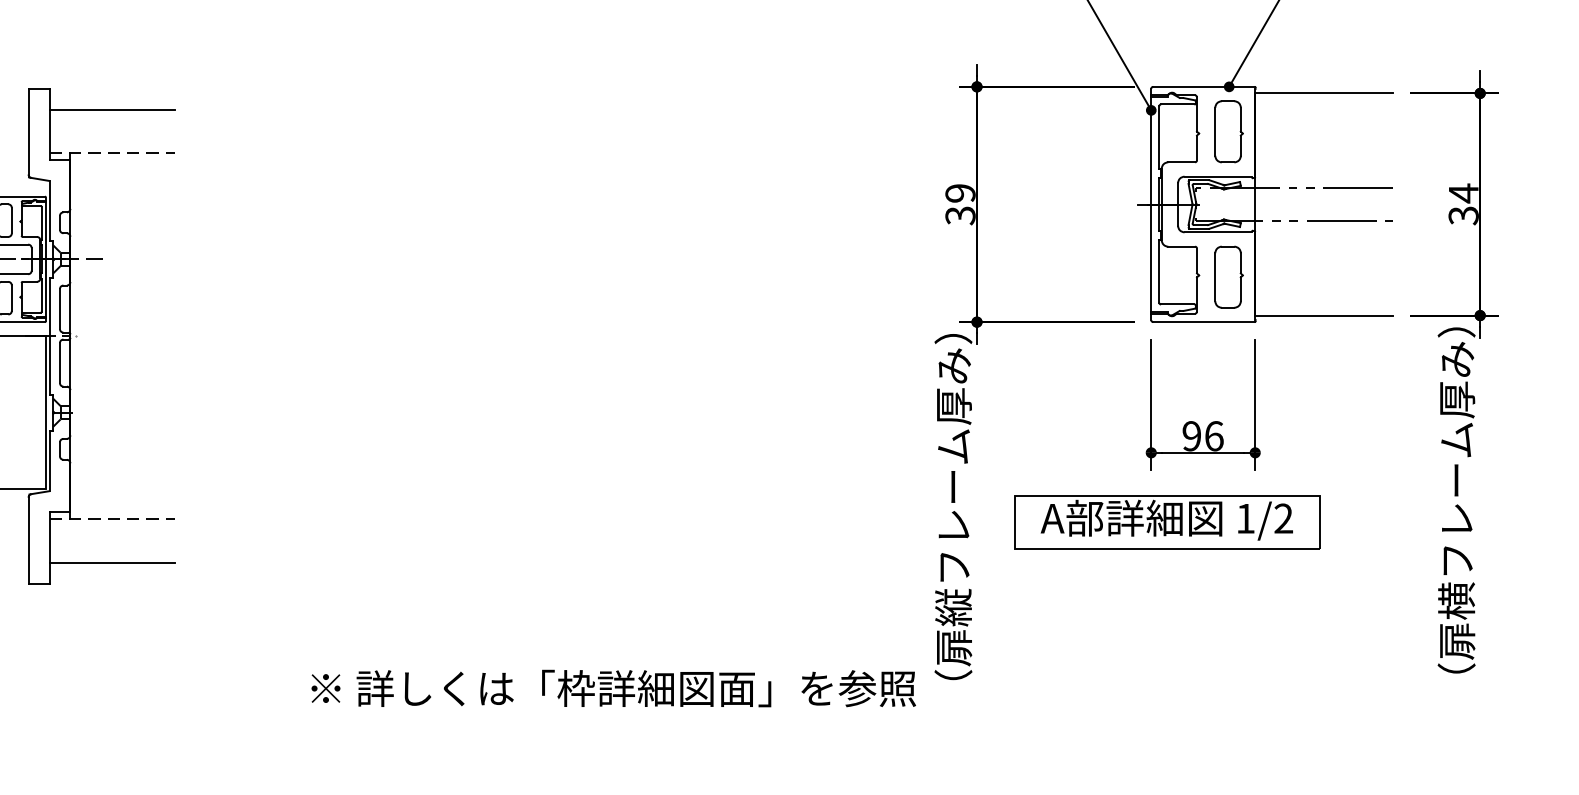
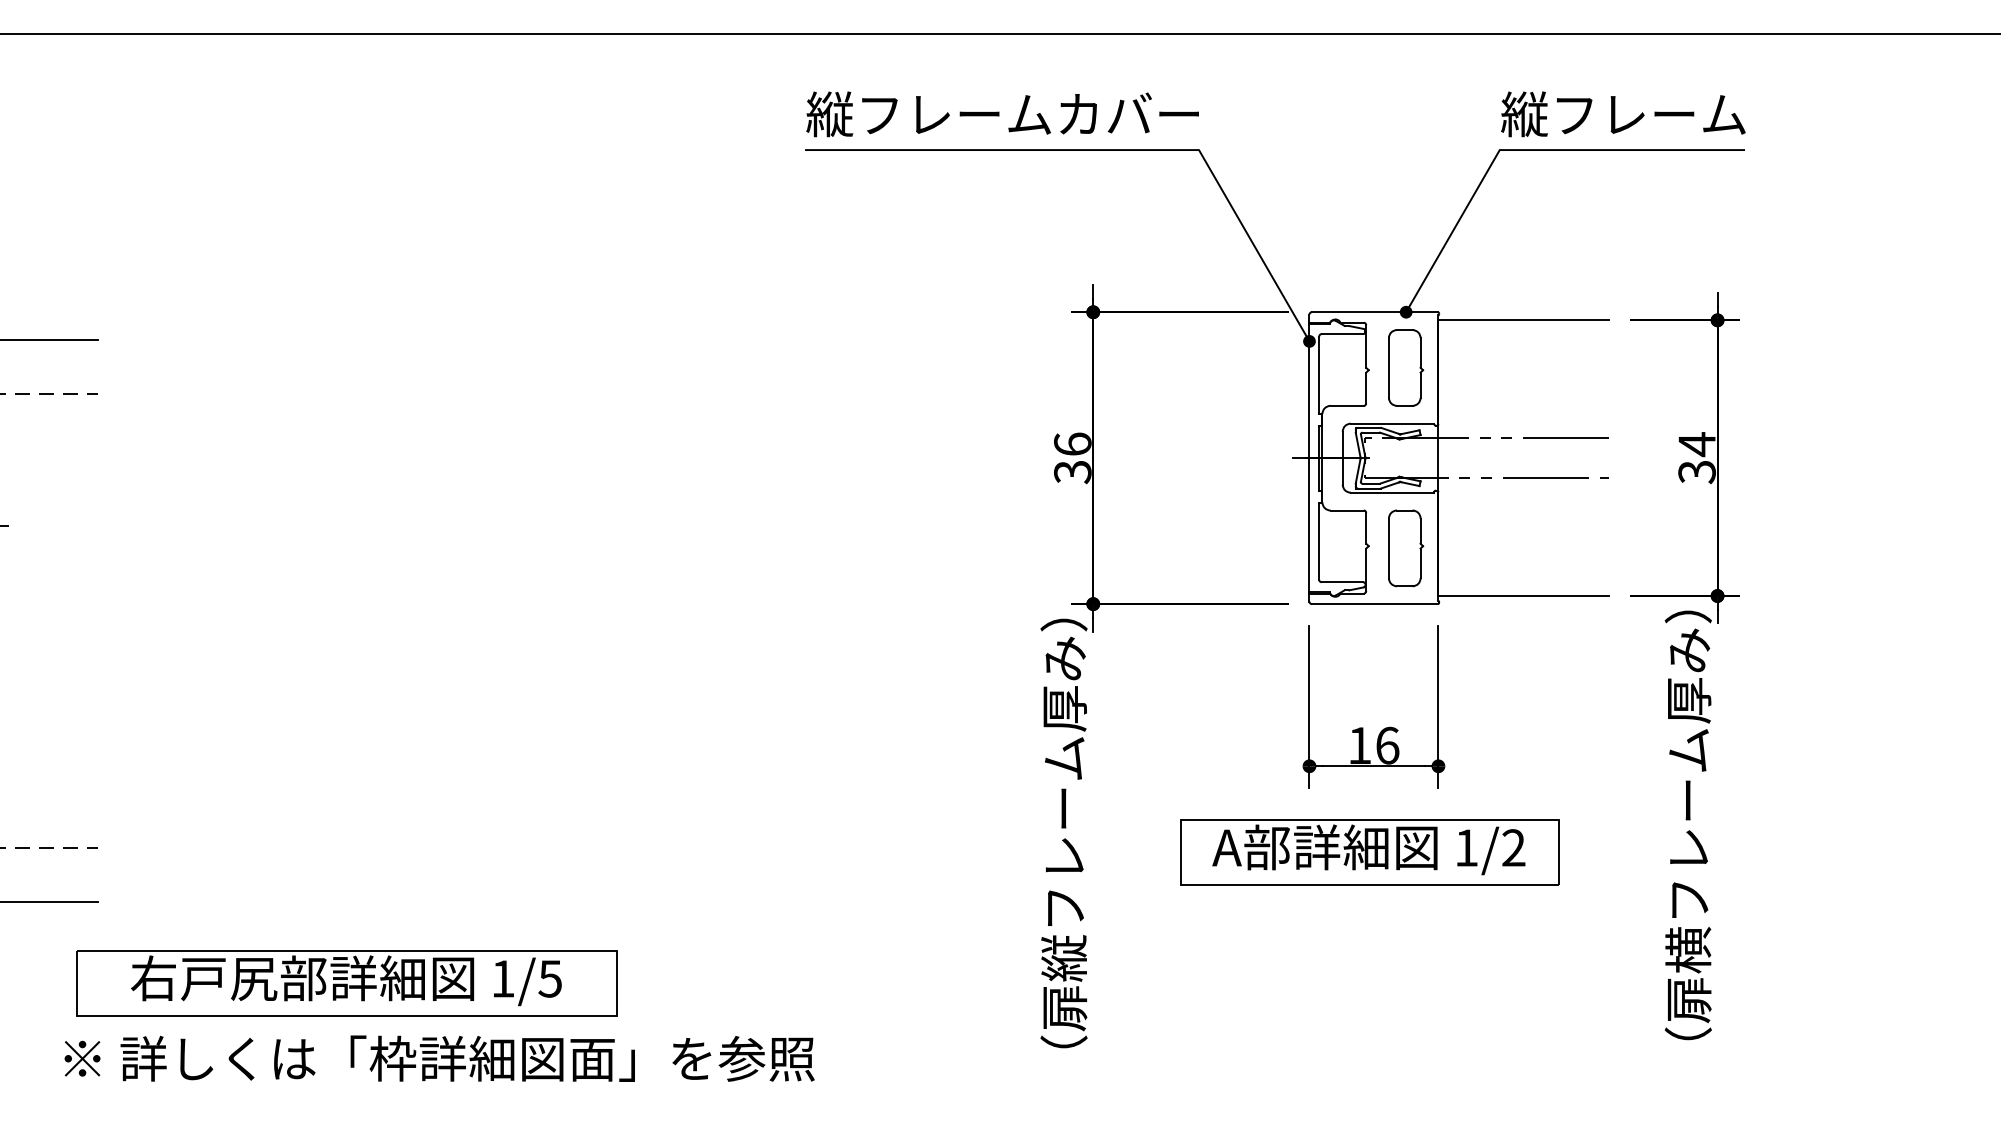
text: (960, 192) -> (1072, 443), 39 -> 36
text: (1191, 436) -> (1359, 745), 96 -> 16
part: (1167, 522) -> (1369, 852), moved
part: (375, 627) -> (346, 983), added
text: (613, 688) -> (439, 1058), moved

